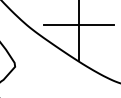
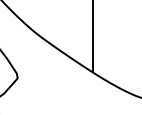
line: (78, 25) -> (92, 29), removed

